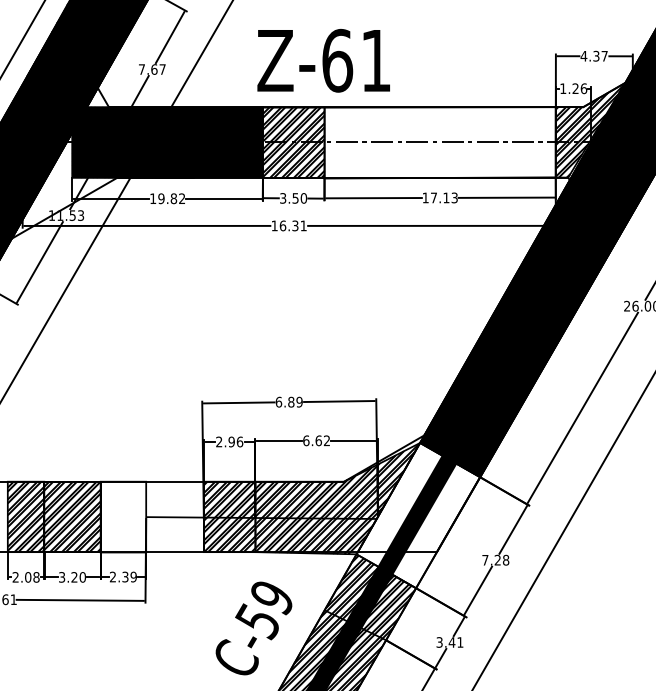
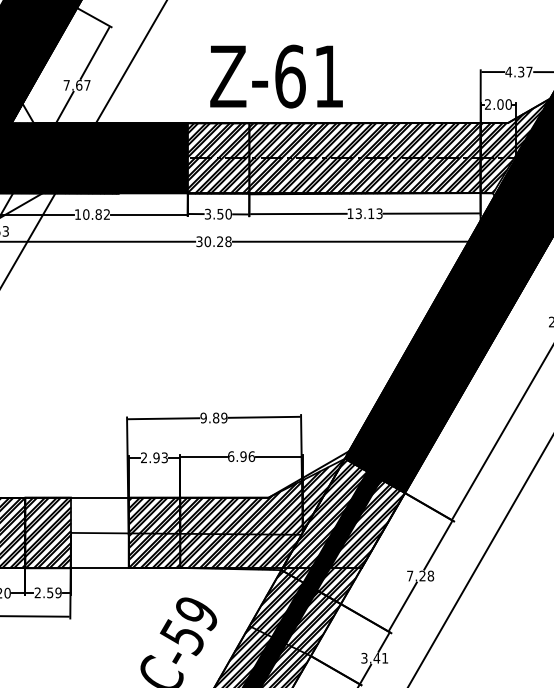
text: (323, 60) -> (276, 76), moved
text: (573, 88) -> (498, 104), 1.26 -> 2.00
hatch: (439, 142) -> (364, 158), added
text: (433, 197) -> (358, 213), 17.13 -> 13.13
text: (161, 198) -> (86, 214), 19.82 -> 10.82
text: (288, 225) -> (213, 241), 16.31 -> 30.28
text: (278, 401) -> (203, 417), 6.89 -> 9.89
text: (322, 440) -> (247, 456), 6.62 -> 6.96
text: (239, 441) -> (164, 457), 2.96 -> 2.93
hatch: (418, 514) -> (343, 530), added
hatch: (123, 516) -> (48, 532), added
text: (125, 576) -> (50, 592), 2.39 -> 2.59

